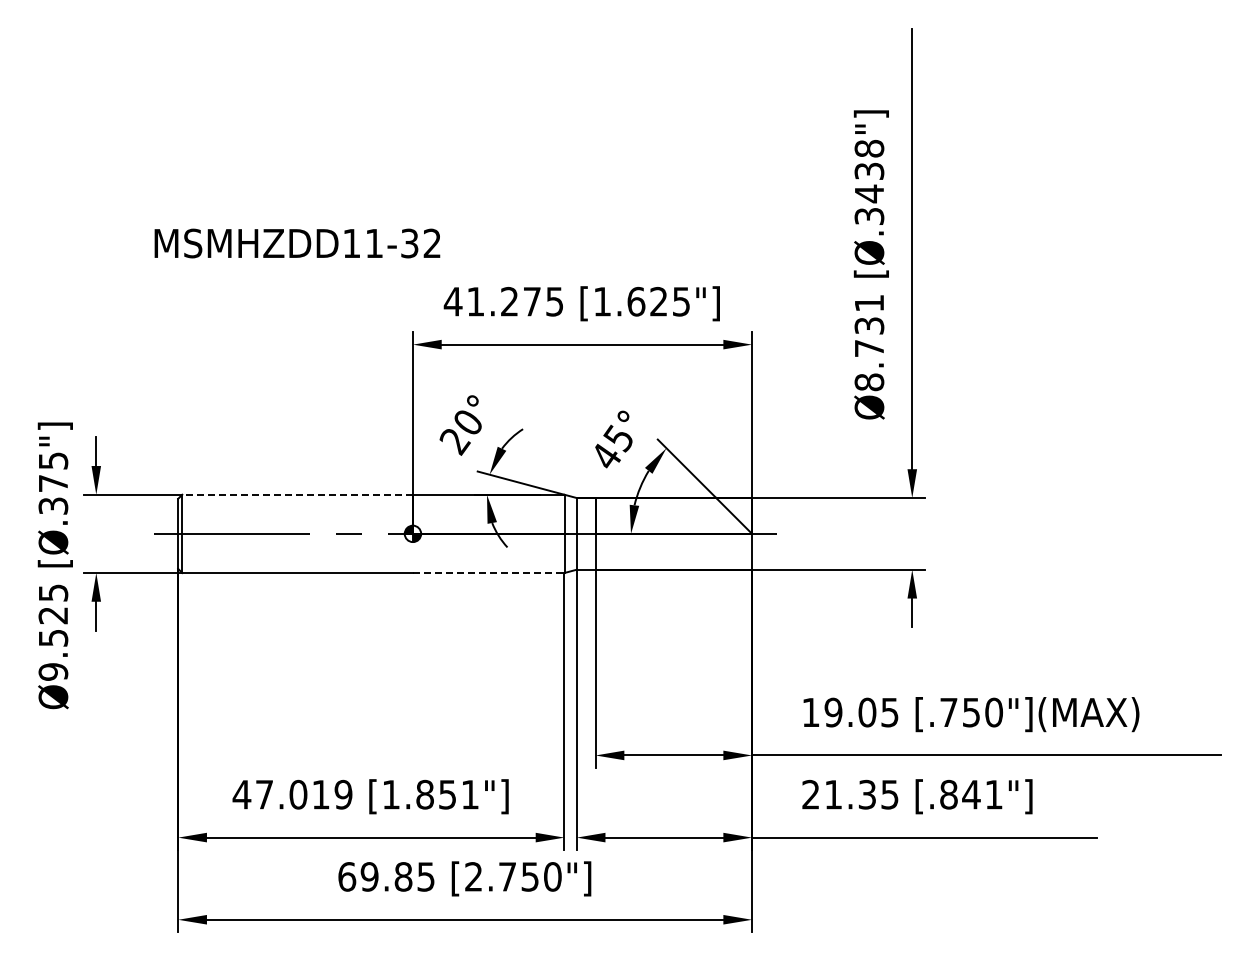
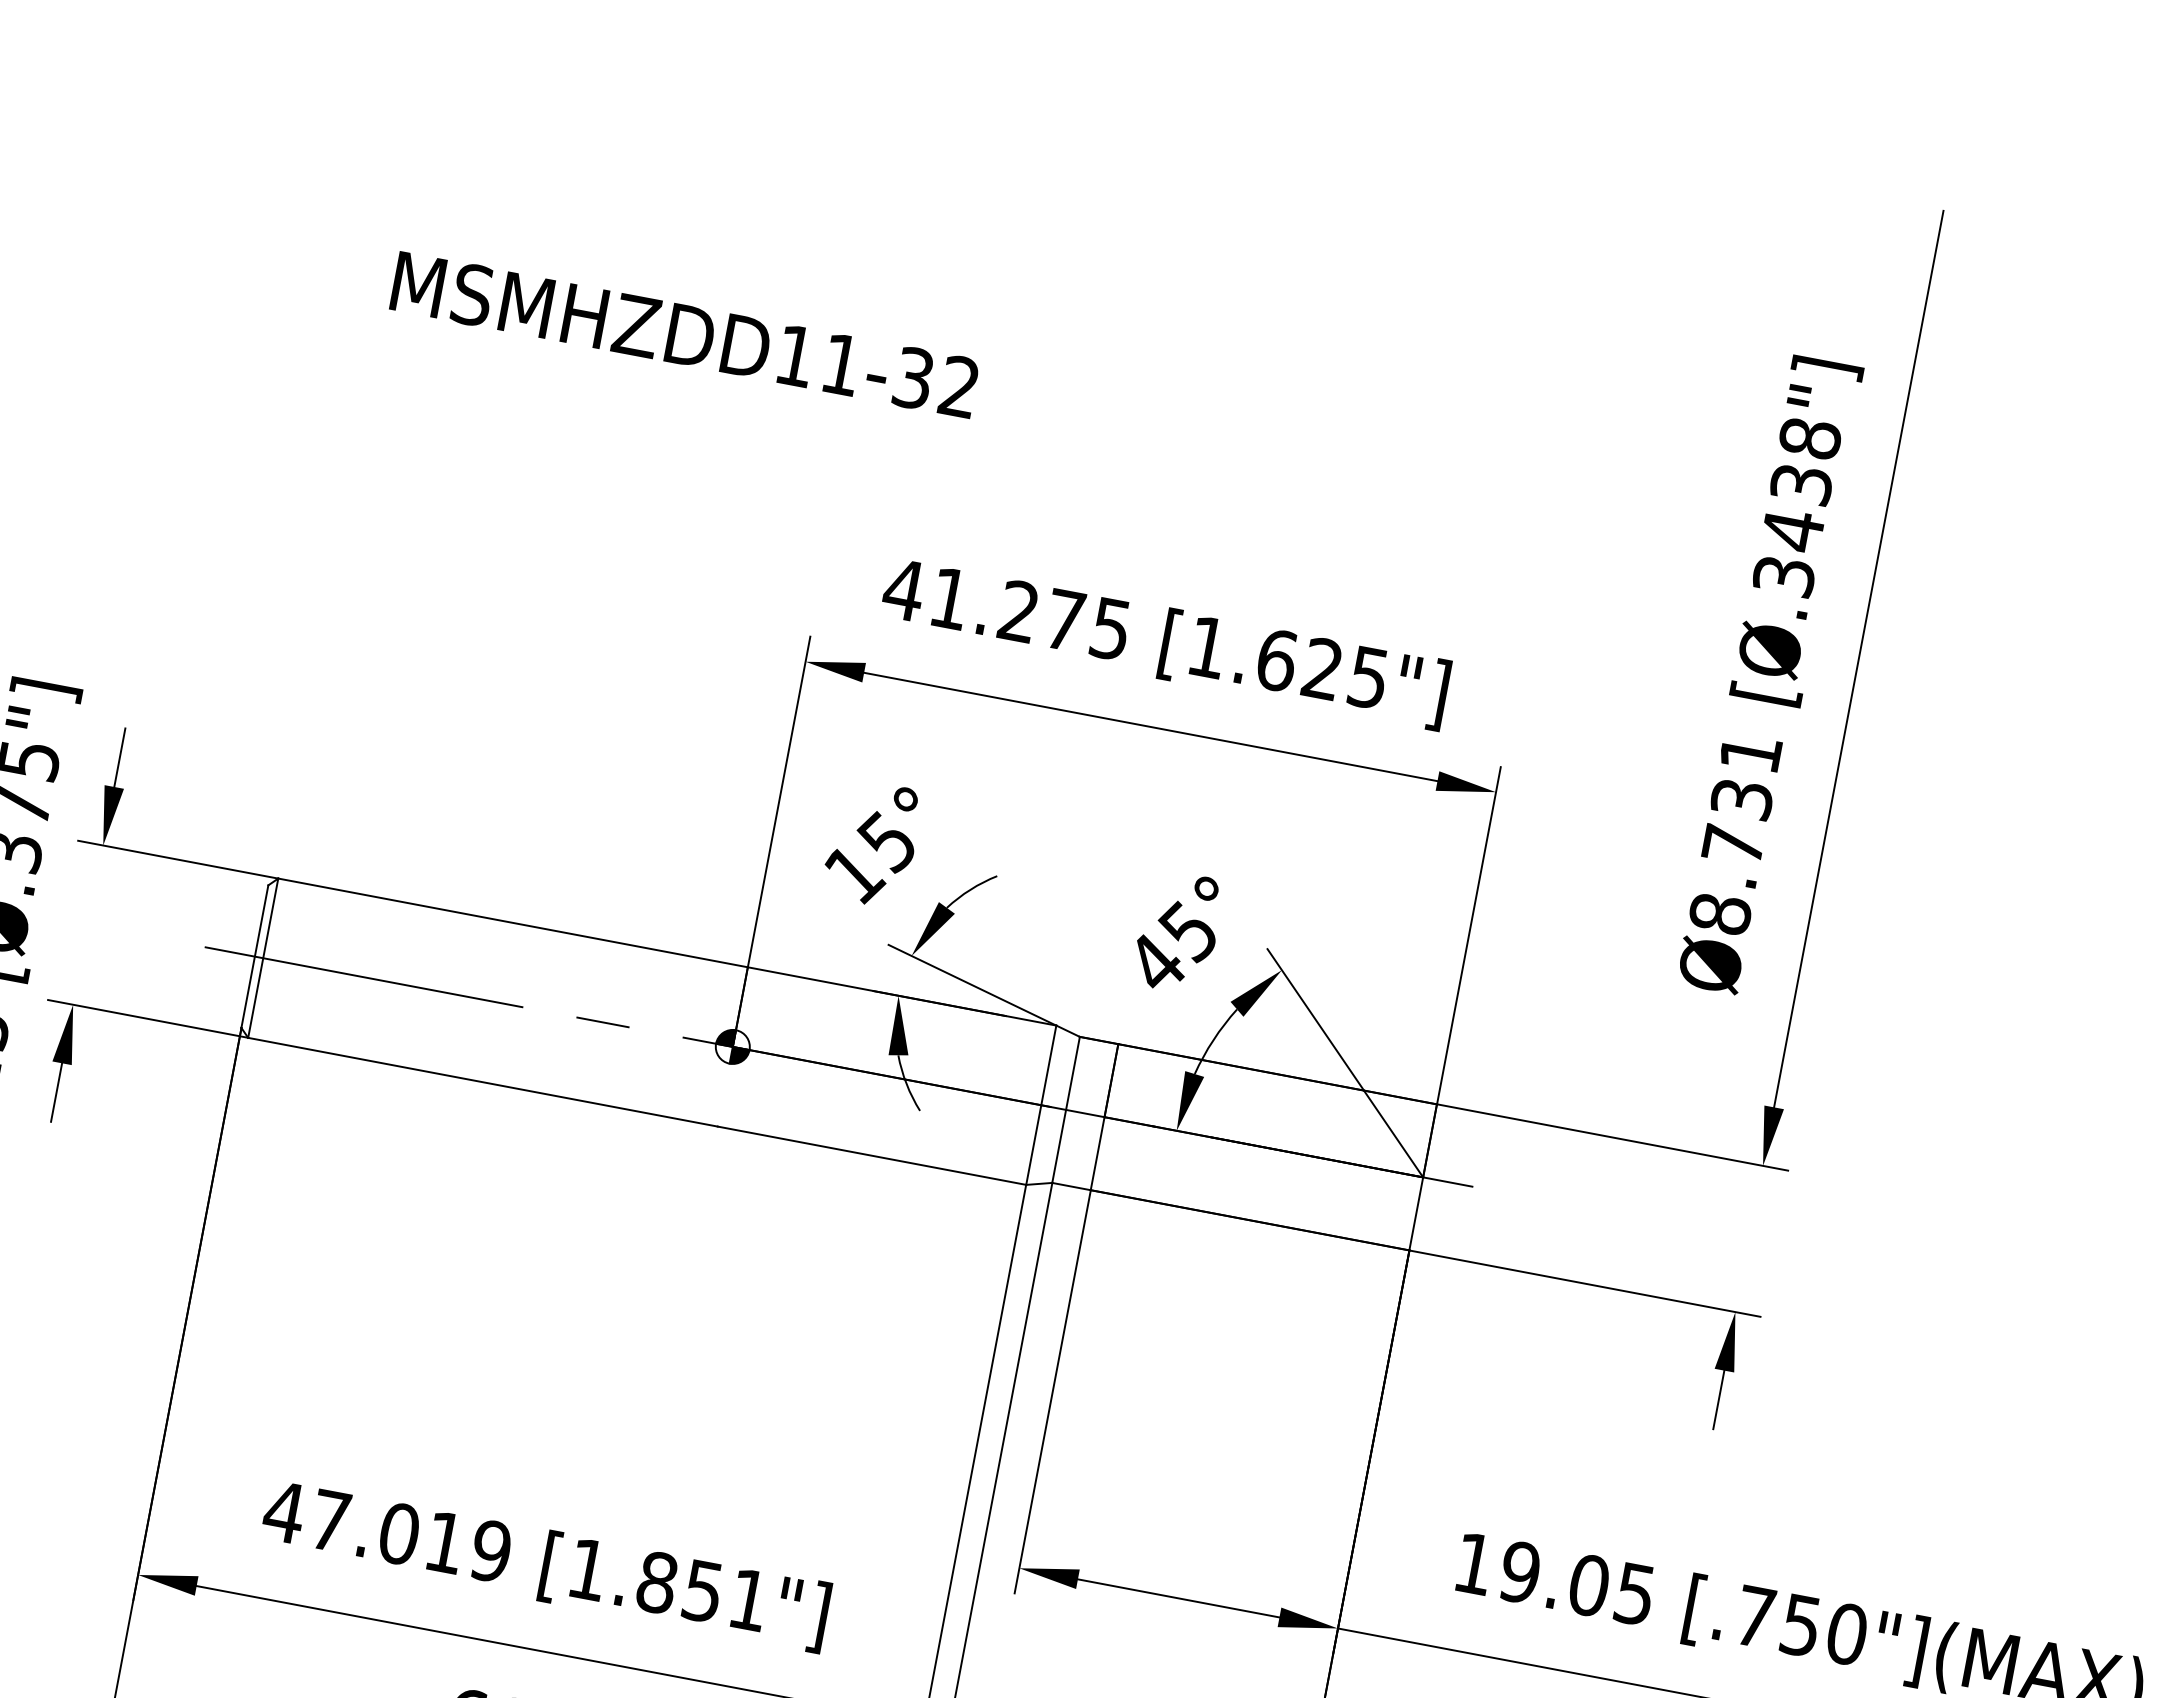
text: (297, 243) -> (685, 335), moved
text: (460, 432) -> (868, 858), 20° -> 15°
line: (297, 494) -> (512, 922), dashed -> solid
line: (488, 573) -> (871, 1156), dashed -> solid

